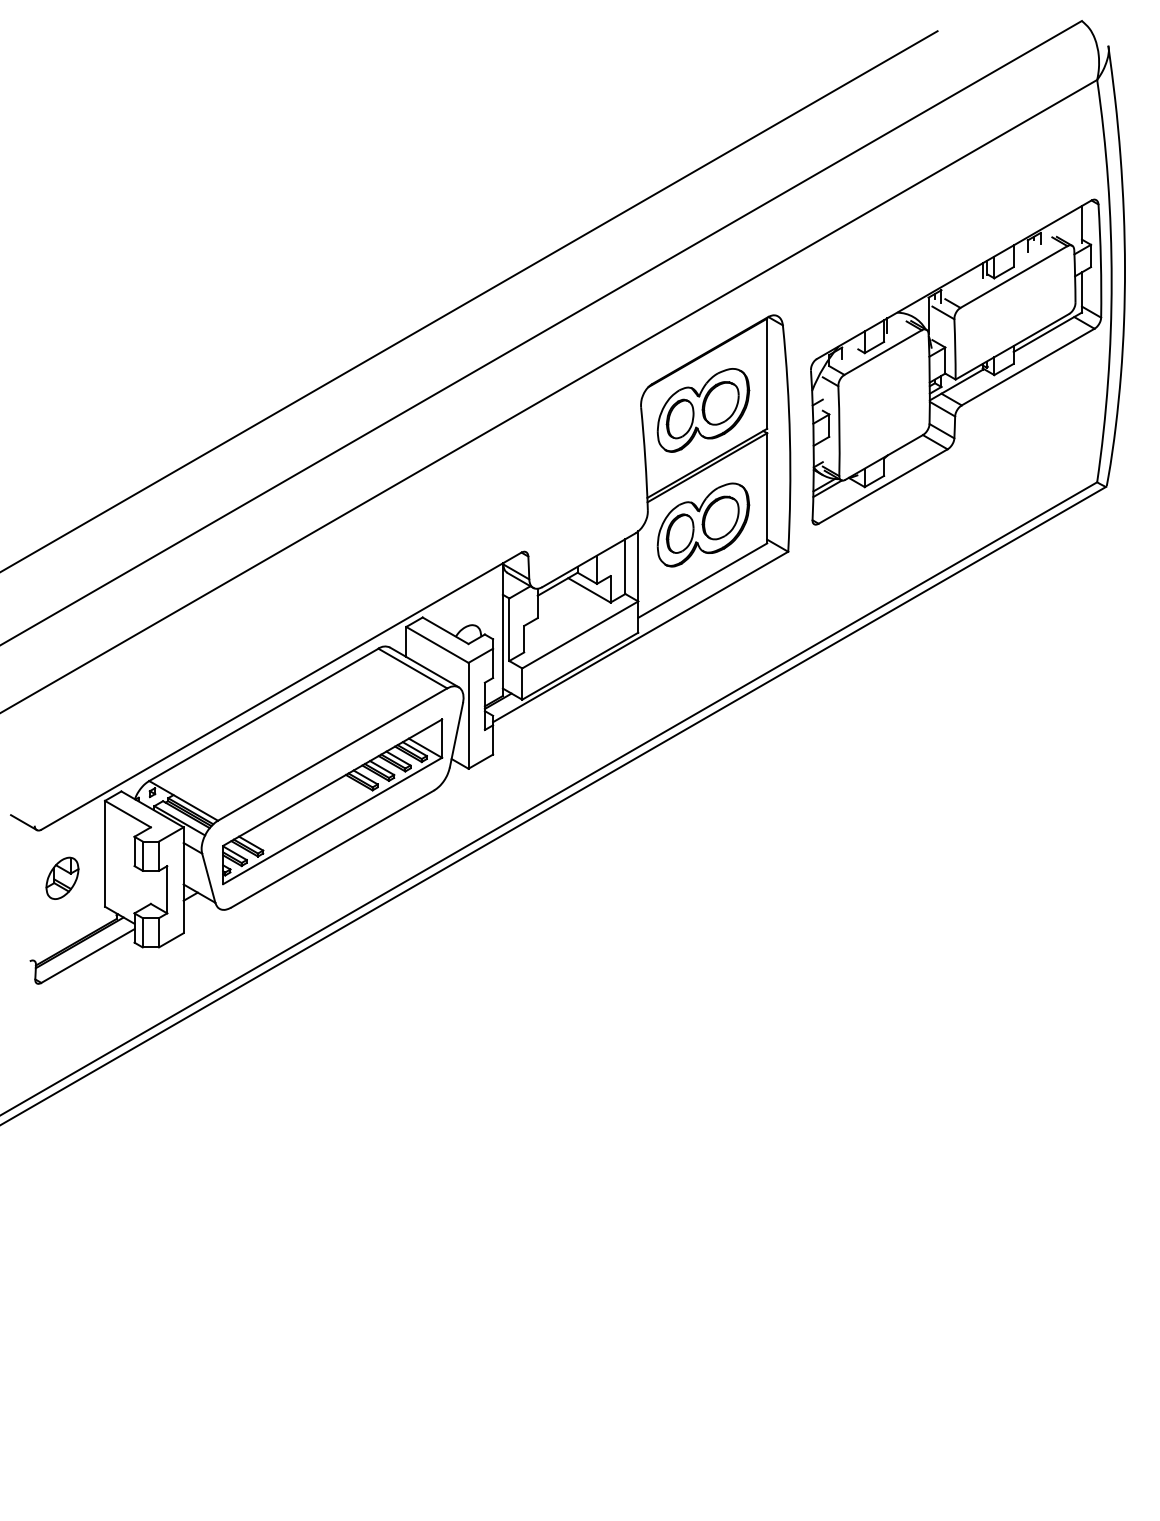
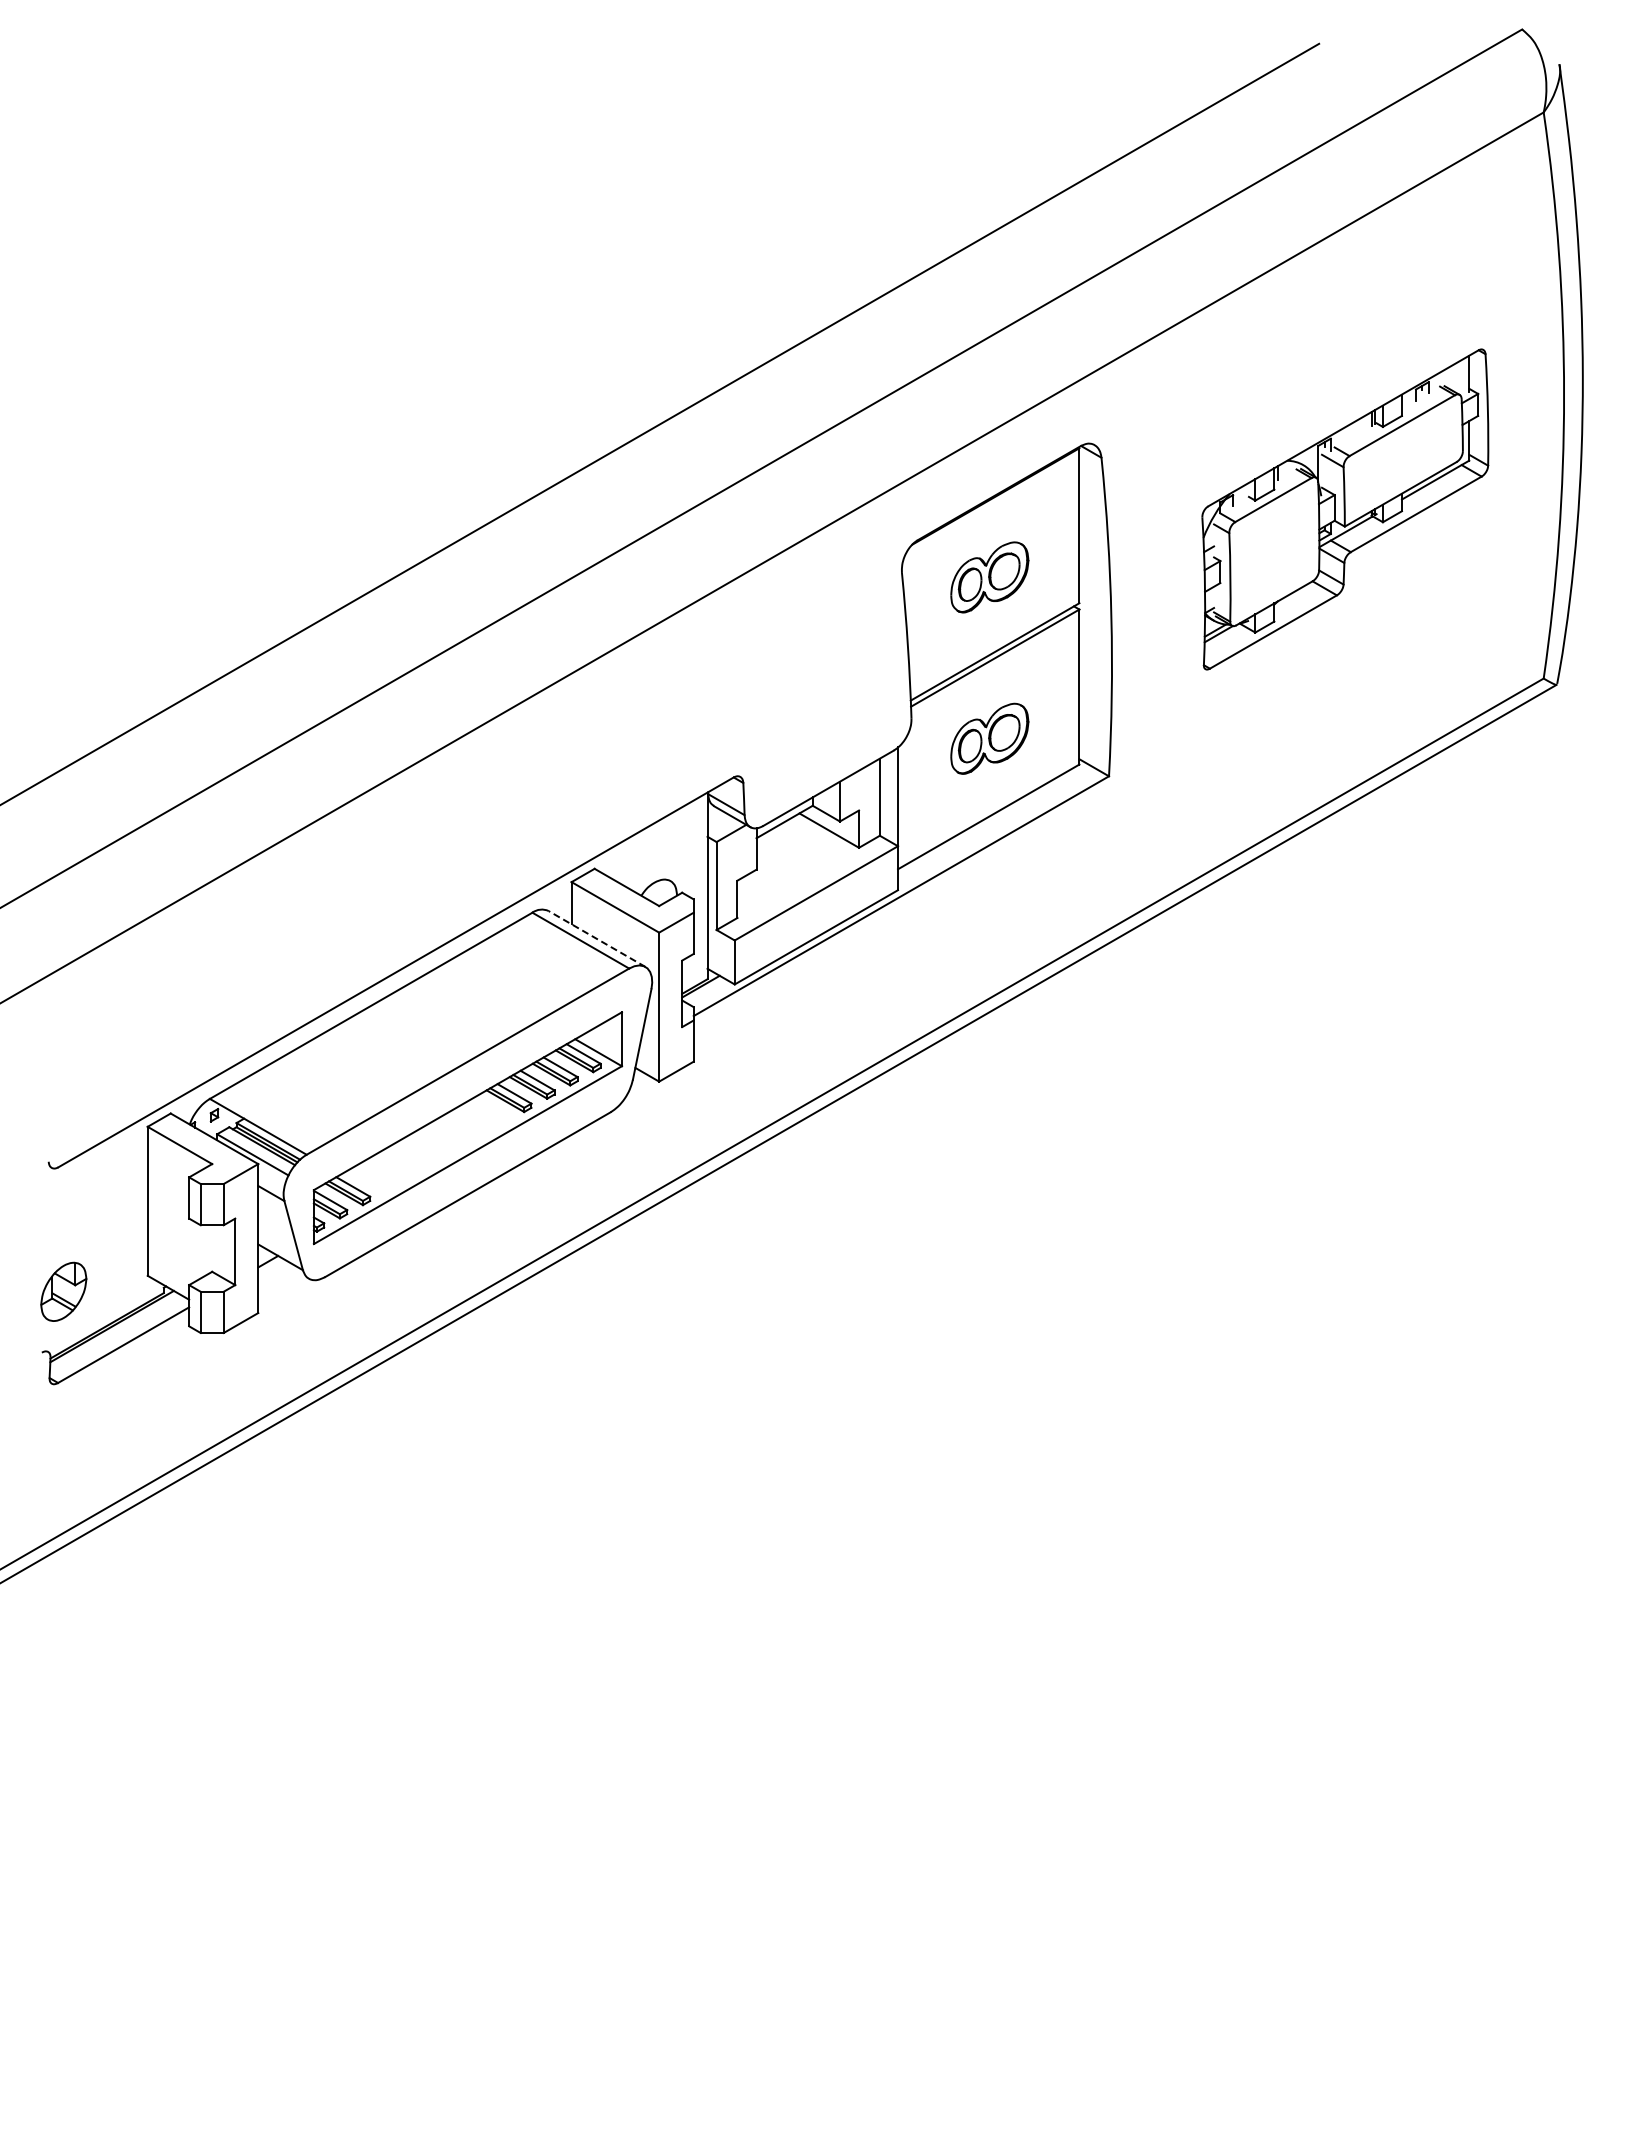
part: (956, 362) -> (1345, 509), size x0.7
part: (703, 410) -> (989, 577), size x0.6
part: (703, 524) -> (989, 738), size x0.6
line: (424, 667) -> (597, 939), solid -> dashed
line: (23, 821) -> (33, 1156), removed
part: (62, 878) -> (63, 1291), moved

